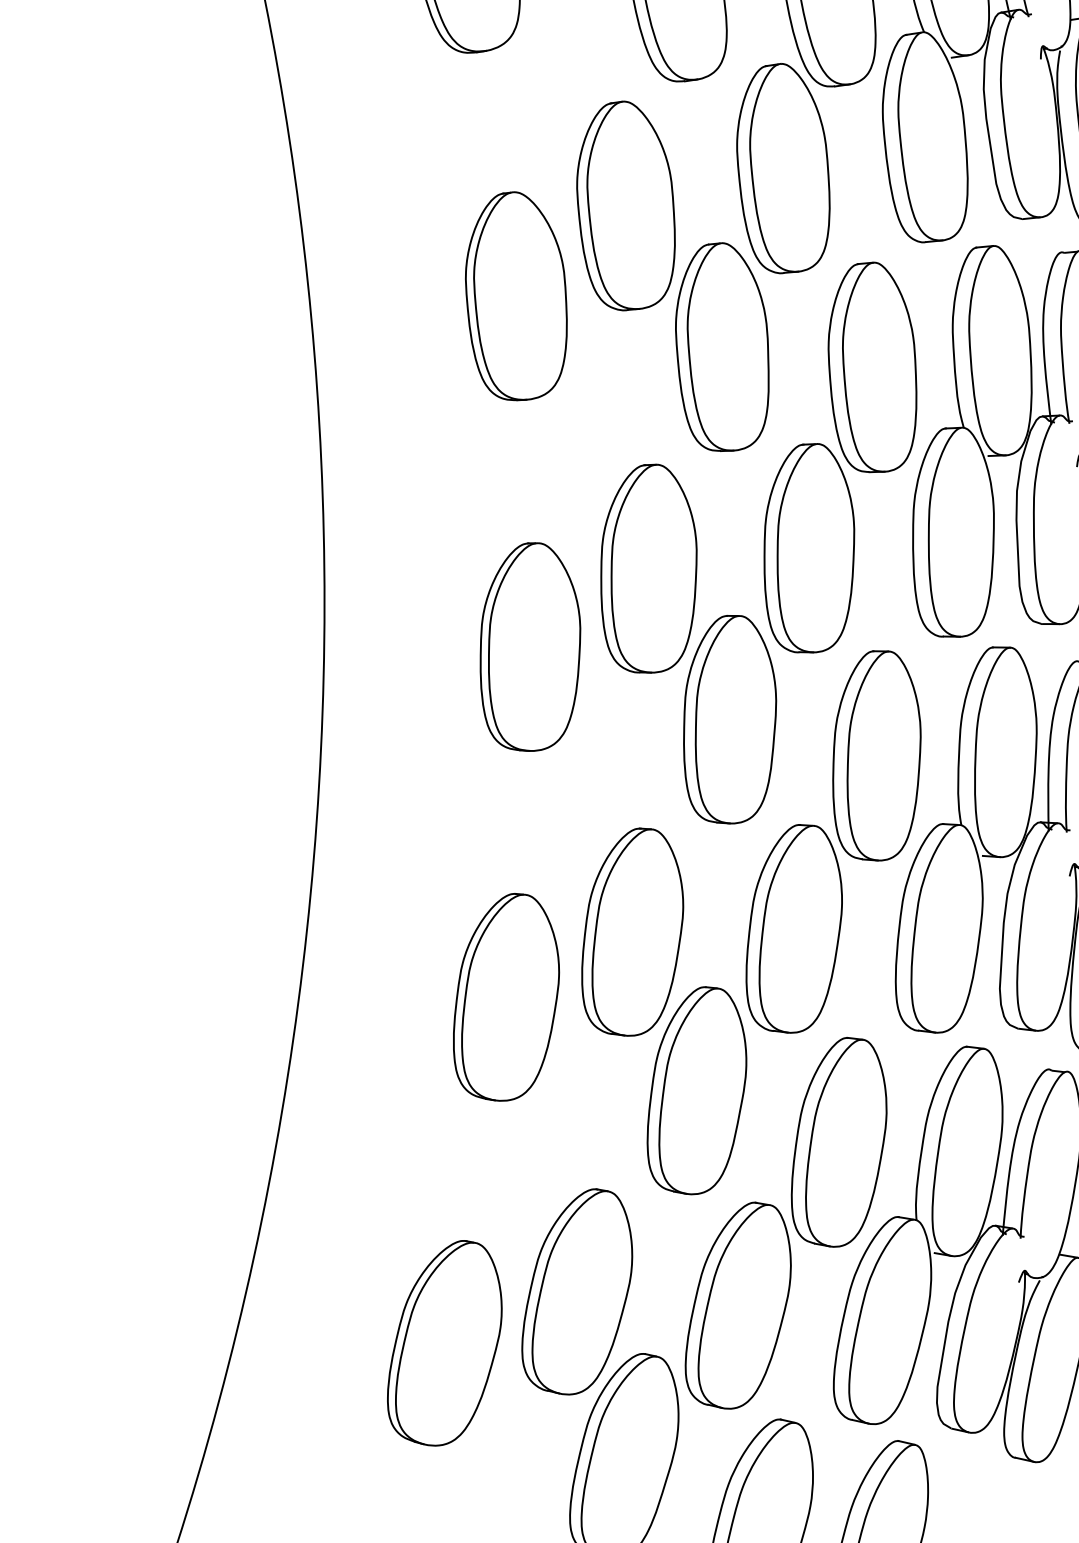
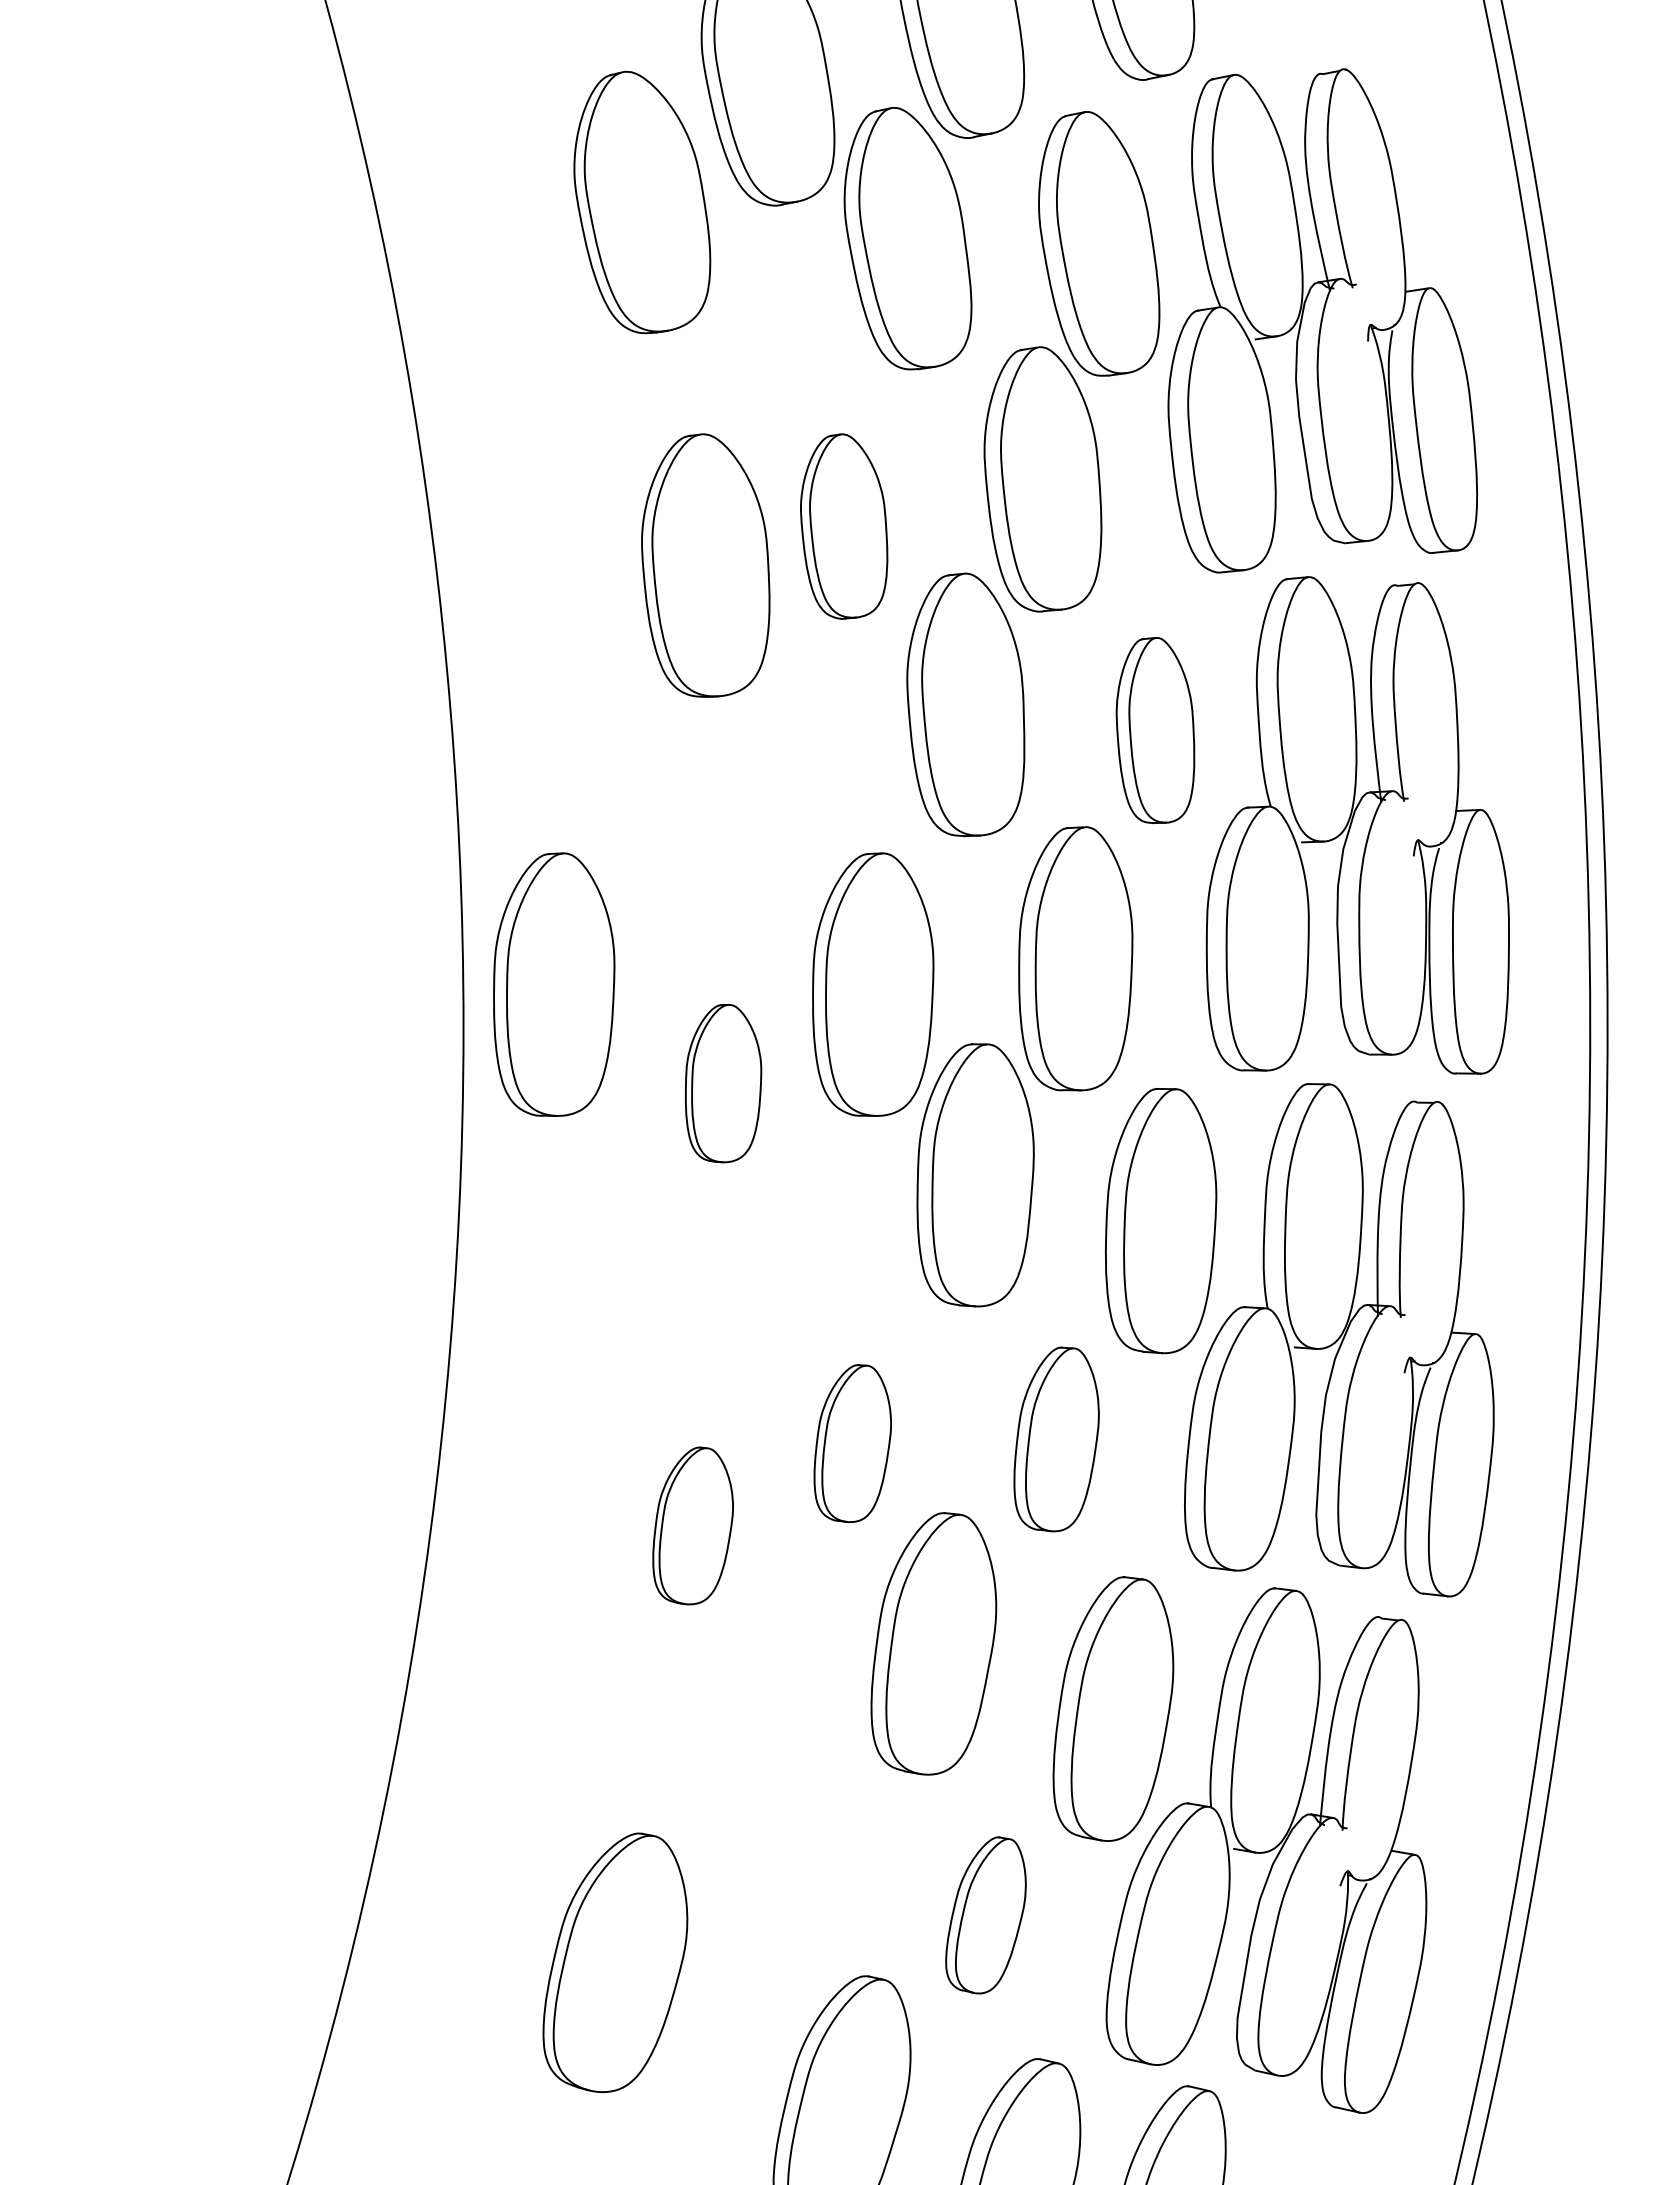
part: (625, 205) -> (843, 526), size x0.7
part: (516, 296) -> (705, 565), moved
part: (872, 367) -> (1155, 730), size x0.7
part: (396, 568) -> (554, 984), added
part: (530, 646) -> (723, 1083), size x0.6
part: (794, 928) -> (1056, 1439), size x0.7
part: (632, 932) -> (852, 1443), size x0.6
part: (505, 996) -> (692, 1525), size x0.6
part: (577, 1291) -> (782, 1897), removed
part: (737, 1305) -> (985, 1915), size x0.6

